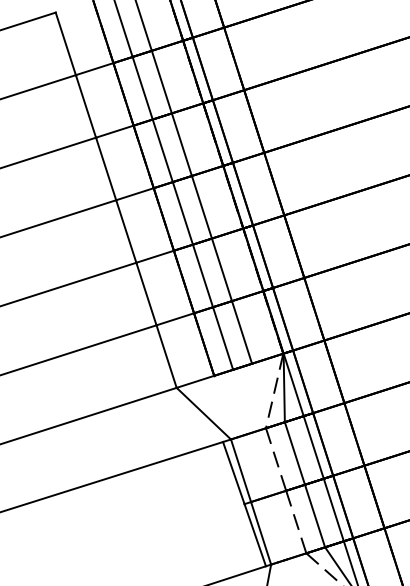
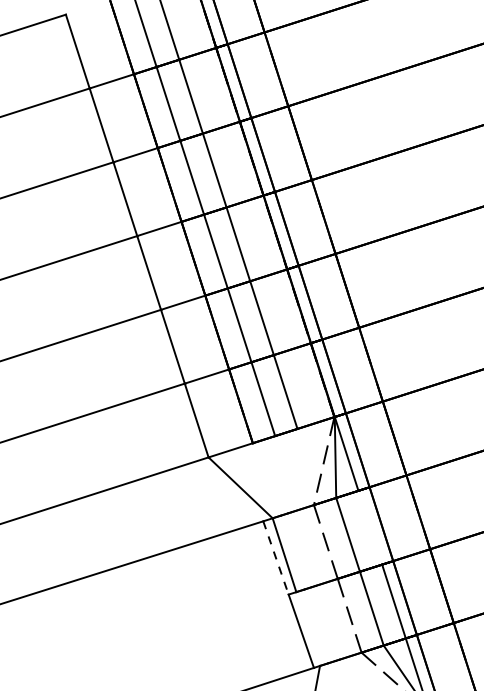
line: (313, 447) -> (370, 527), removed
line: (233, 473) -> (275, 558), solid -> dashed
line: (261, 533) -> (308, 629), removed

